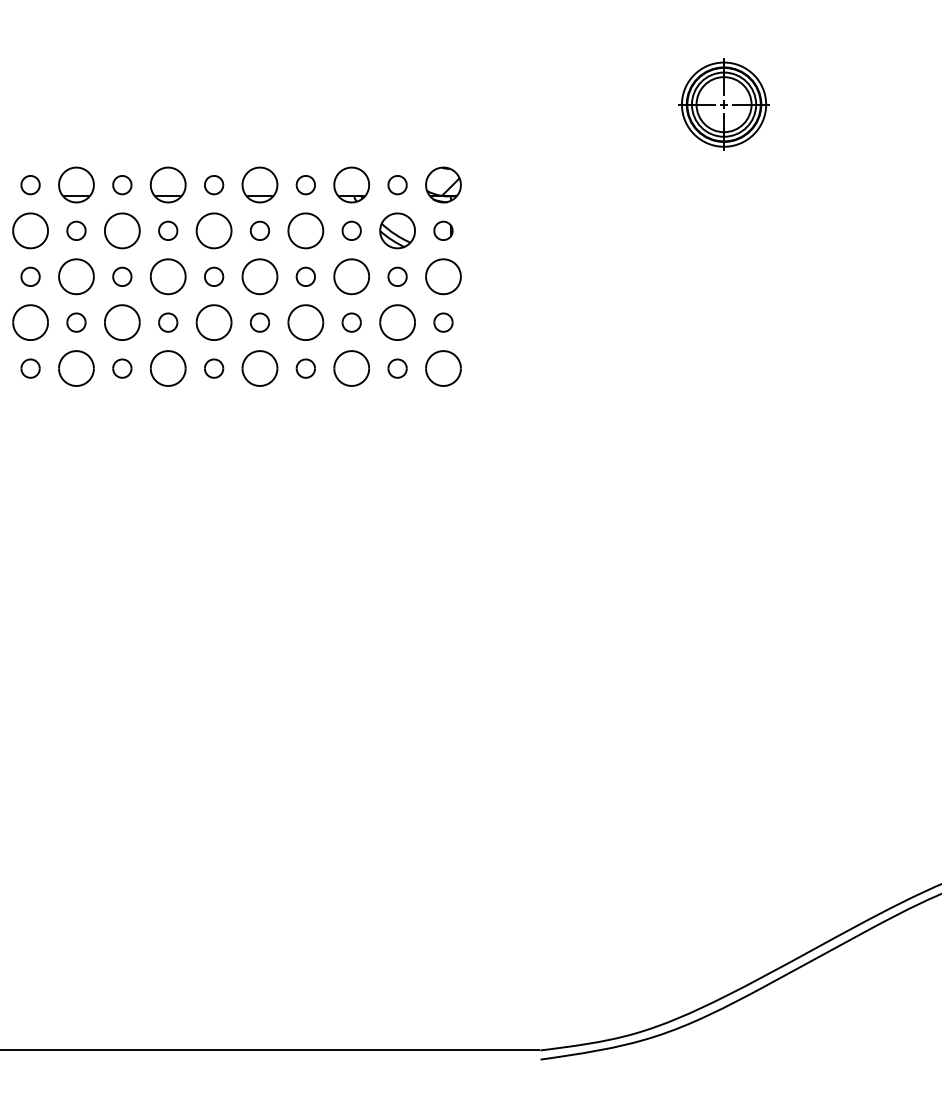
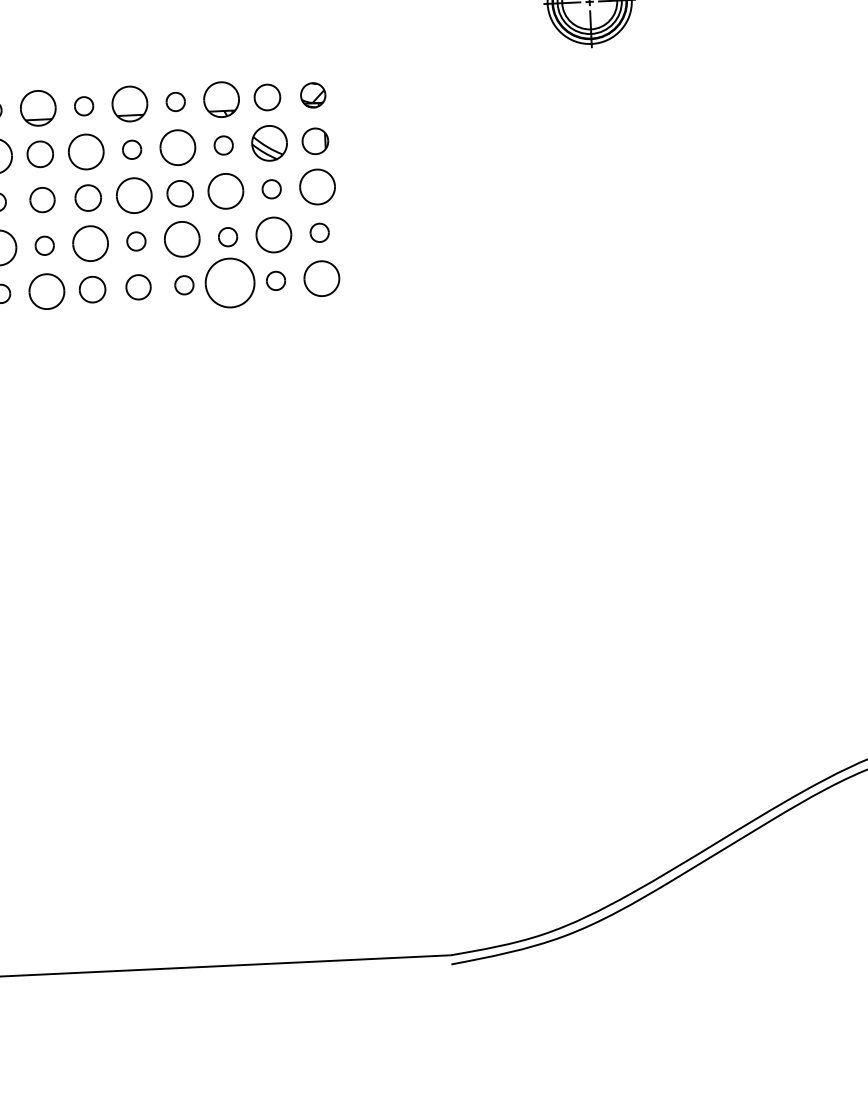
part: (443, 184) -> (313, 94), size x0.7
part: (397, 185) -> (267, 98), size x1.4
part: (168, 230) -> (40, 153), size x1.4
part: (443, 230) -> (315, 140), size x1.4
part: (167, 276) -> (41, 199), size x0.7
part: (214, 276) -> (88, 197), size x1.4
part: (305, 276) -> (179, 193), size x1.4
part: (214, 368) -> (93, 289), size x1.4
part: (259, 368) -> (138, 287), size x0.7
part: (351, 368) -> (229, 282), size x1.4

